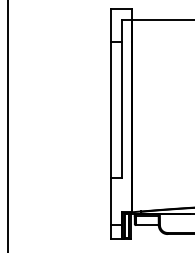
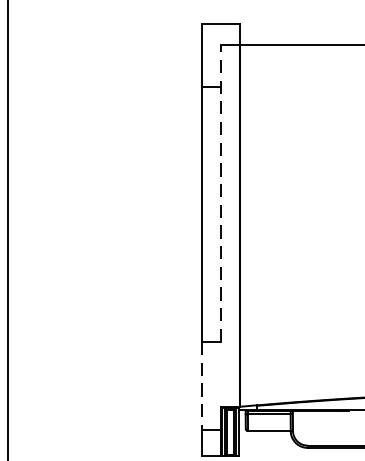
line: (121, 98) -> (220, 192), solid -> dashed
line: (111, 201) -> (201, 386), solid -> dashed

